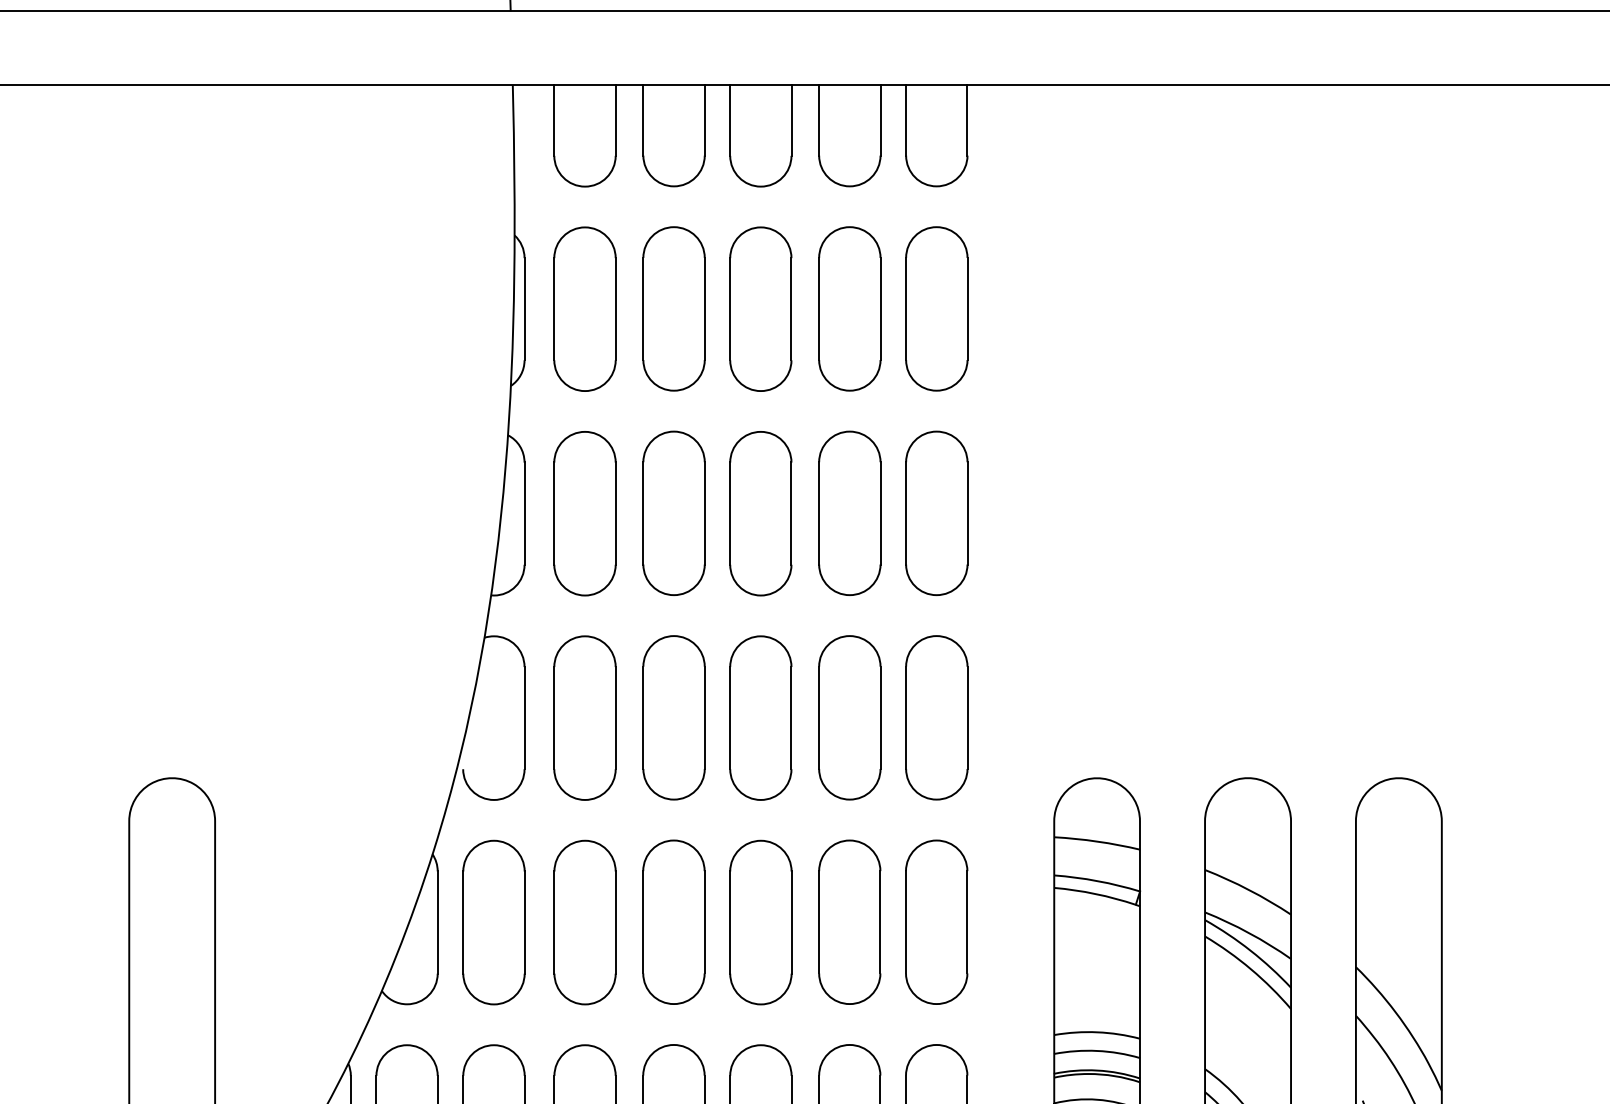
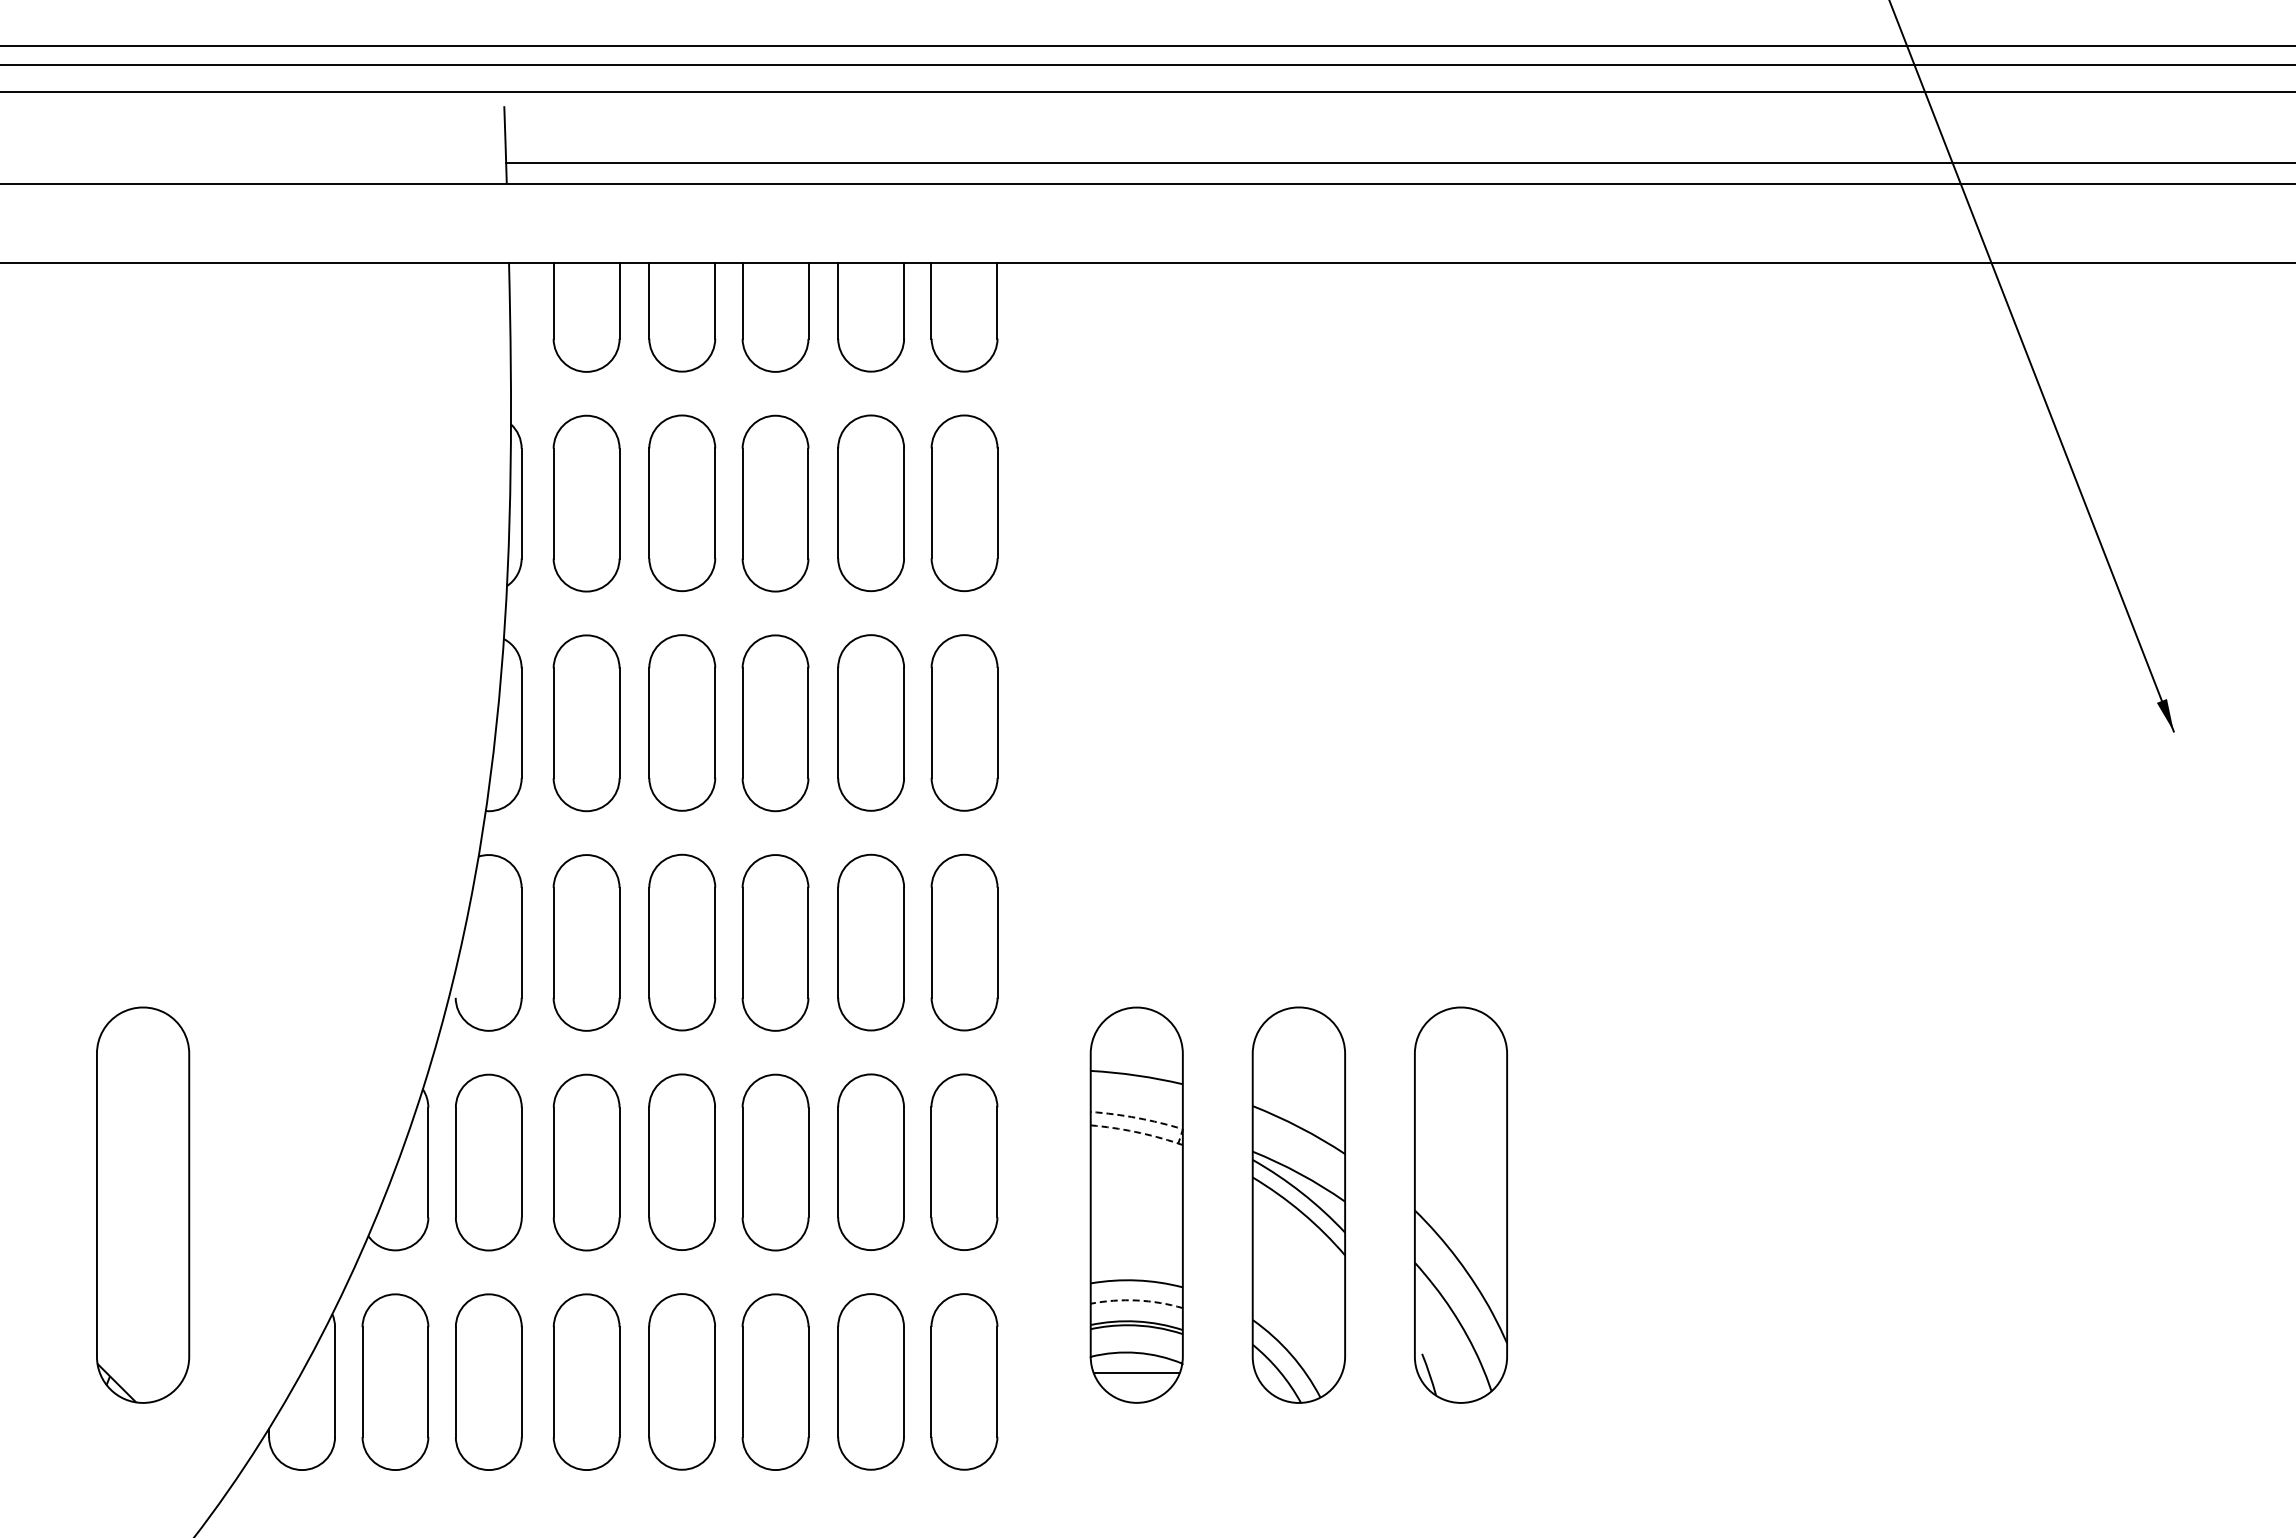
line: (1138, 896) -> (1181, 1134), solid -> dashed
arc: (1096, 1050) -> (1136, 1300), solid -> dashed

